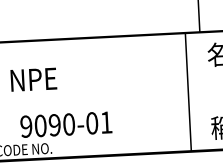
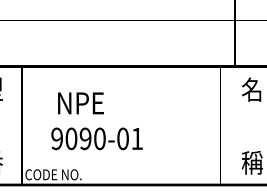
text: (33, 79) -> (80, 103), moved
text: (65, 124) -> (96, 138), moved

